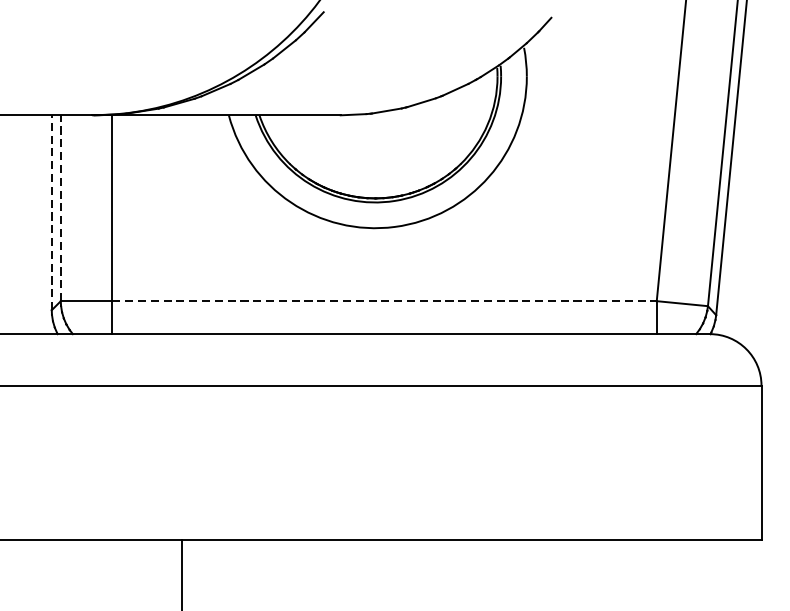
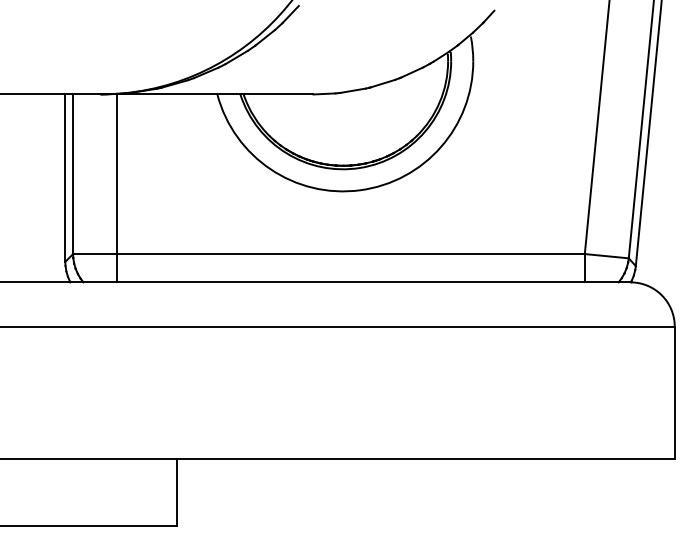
line: (61, 208) -> (73, 174), dashed -> solid
line: (51, 213) -> (65, 178), dashed -> solid
line: (385, 301) -> (351, 254), dashed -> solid

